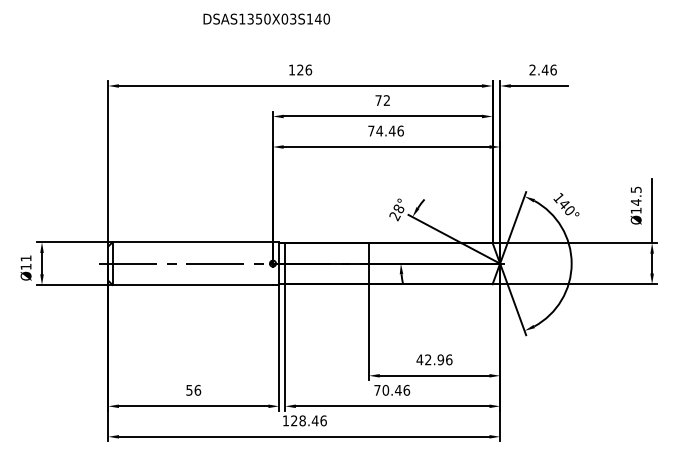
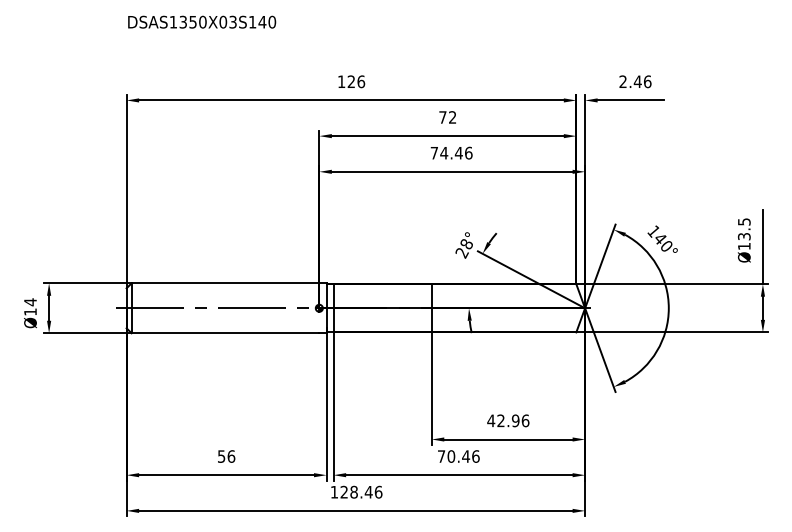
text: (266, 18) -> (201, 21), moved
text: (635, 202) -> (743, 236), Ø14.5 -> Ø13.5
text: (25, 258) -> (29, 302), Ø11 -> Ø14

